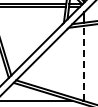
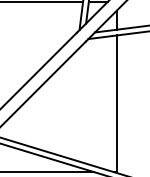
line: (84, 62) -> (117, 102), dashed -> solid

